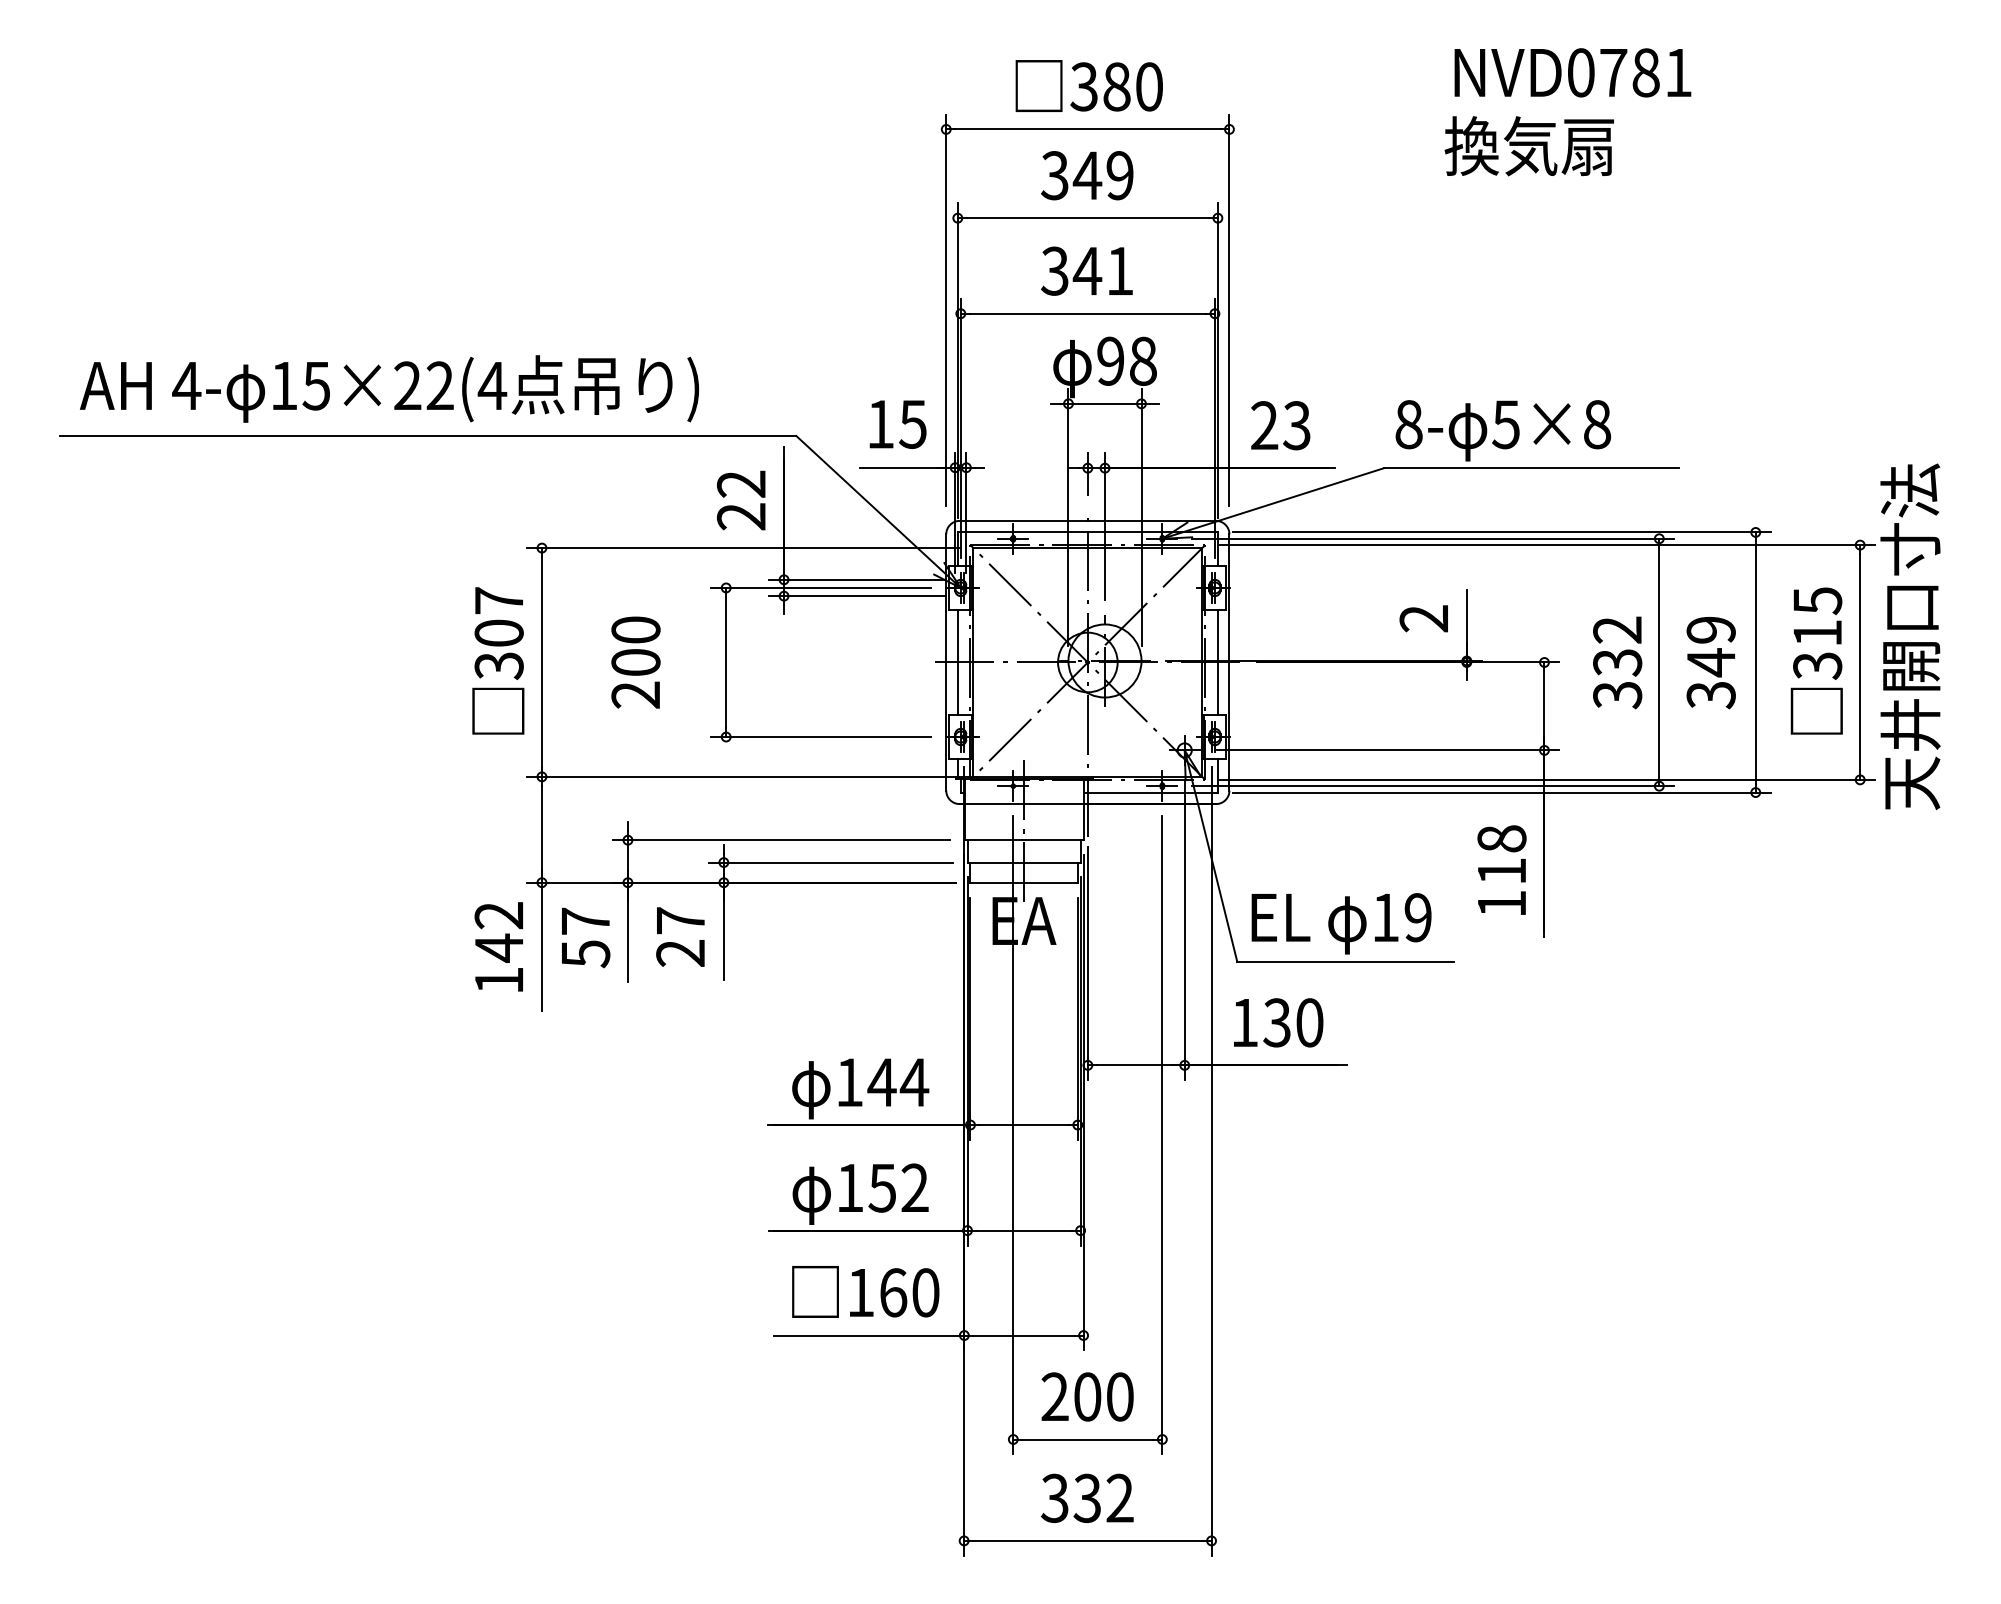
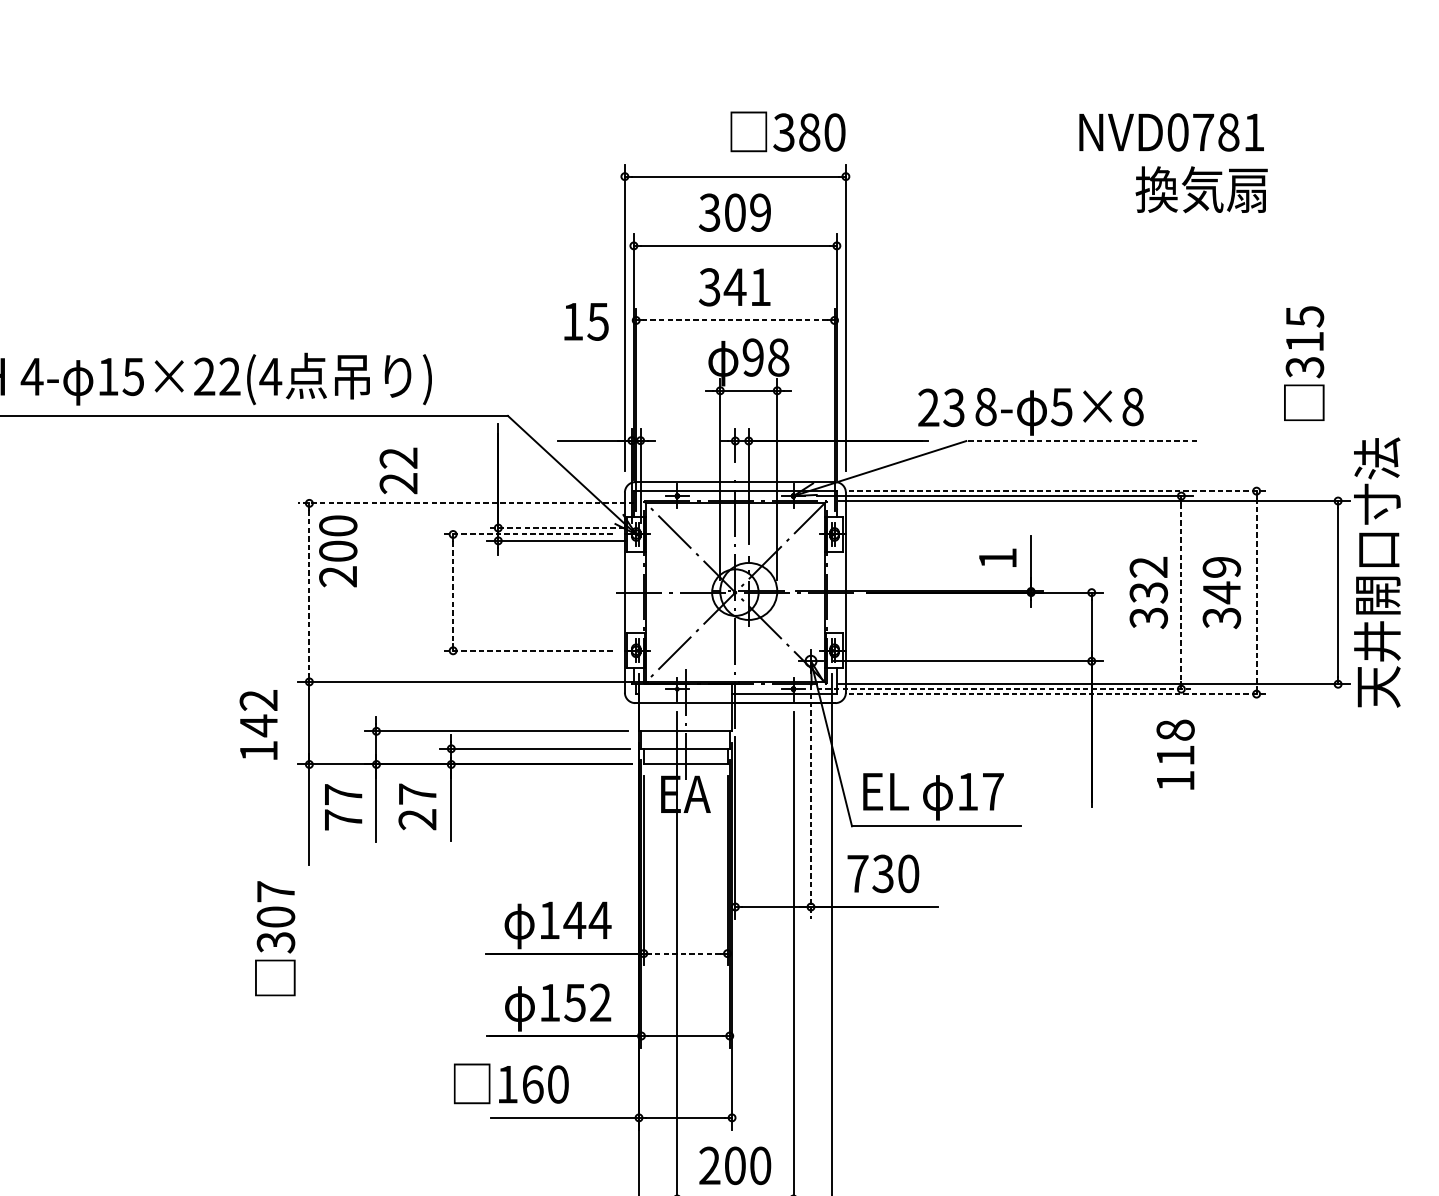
text: (1572, 72) -> (1171, 132), moved
text: (1088, 85) -> (787, 131), moved
text: (1528, 146) -> (1201, 189), moved
text: (1087, 175) -> (735, 212), 349 -> 309
line: (1087, 313) -> (735, 320), solid -> dashed
text: (897, 424) -> (586, 321), moved
text: (1280, 425) -> (941, 407), moved
line: (1531, 468) -> (1081, 441), solid -> dashed
text: (741, 500) -> (398, 470), moved
line: (1501, 532) -> (1058, 491), solid -> dashed
line: (742, 548) -> (465, 503), solid -> dashed
line: (856, 579) -> (554, 527), solid -> dashed
line: (821, 587) -> (527, 534), solid -> dashed
text: (1423, 618) -> (997, 558), 2 -> 1
text: (498, 660) -> (275, 938), moved
text: (1816, 660) -> (1304, 363), moved
line: (541, 662) -> (309, 592), solid -> dashed
text: (635, 662) -> (337, 551), moved
line: (726, 662) -> (453, 592), solid -> dashed
line: (957, 662) -> (633, 592), removed
line: (1217, 662) -> (836, 592), removed
line: (1659, 662) -> (1181, 592), solid -> dashed
line: (1755, 662) -> (1256, 592), solid -> dashed
line: (821, 737) -> (527, 651), solid -> dashed
line: (1433, 786) -> (1005, 689), solid -> dashed
line: (1501, 792) -> (1058, 694), solid -> dashed
text: (1501, 869) -> (1175, 754), moved
text: (1417, 917) -> (992, 791), 19 -> 17
line: (1184, 930) -> (810, 801), solid -> dashed
text: (498, 946) -> (258, 724), moved
text: (586, 954) -> (344, 820), 57 -> 77
text: (1244, 1022) -> (857, 873), 130 -> 730
line: (1024, 1125) -> (685, 953), solid -> dashed
text: (865, 1291) -> (511, 1083), moved

